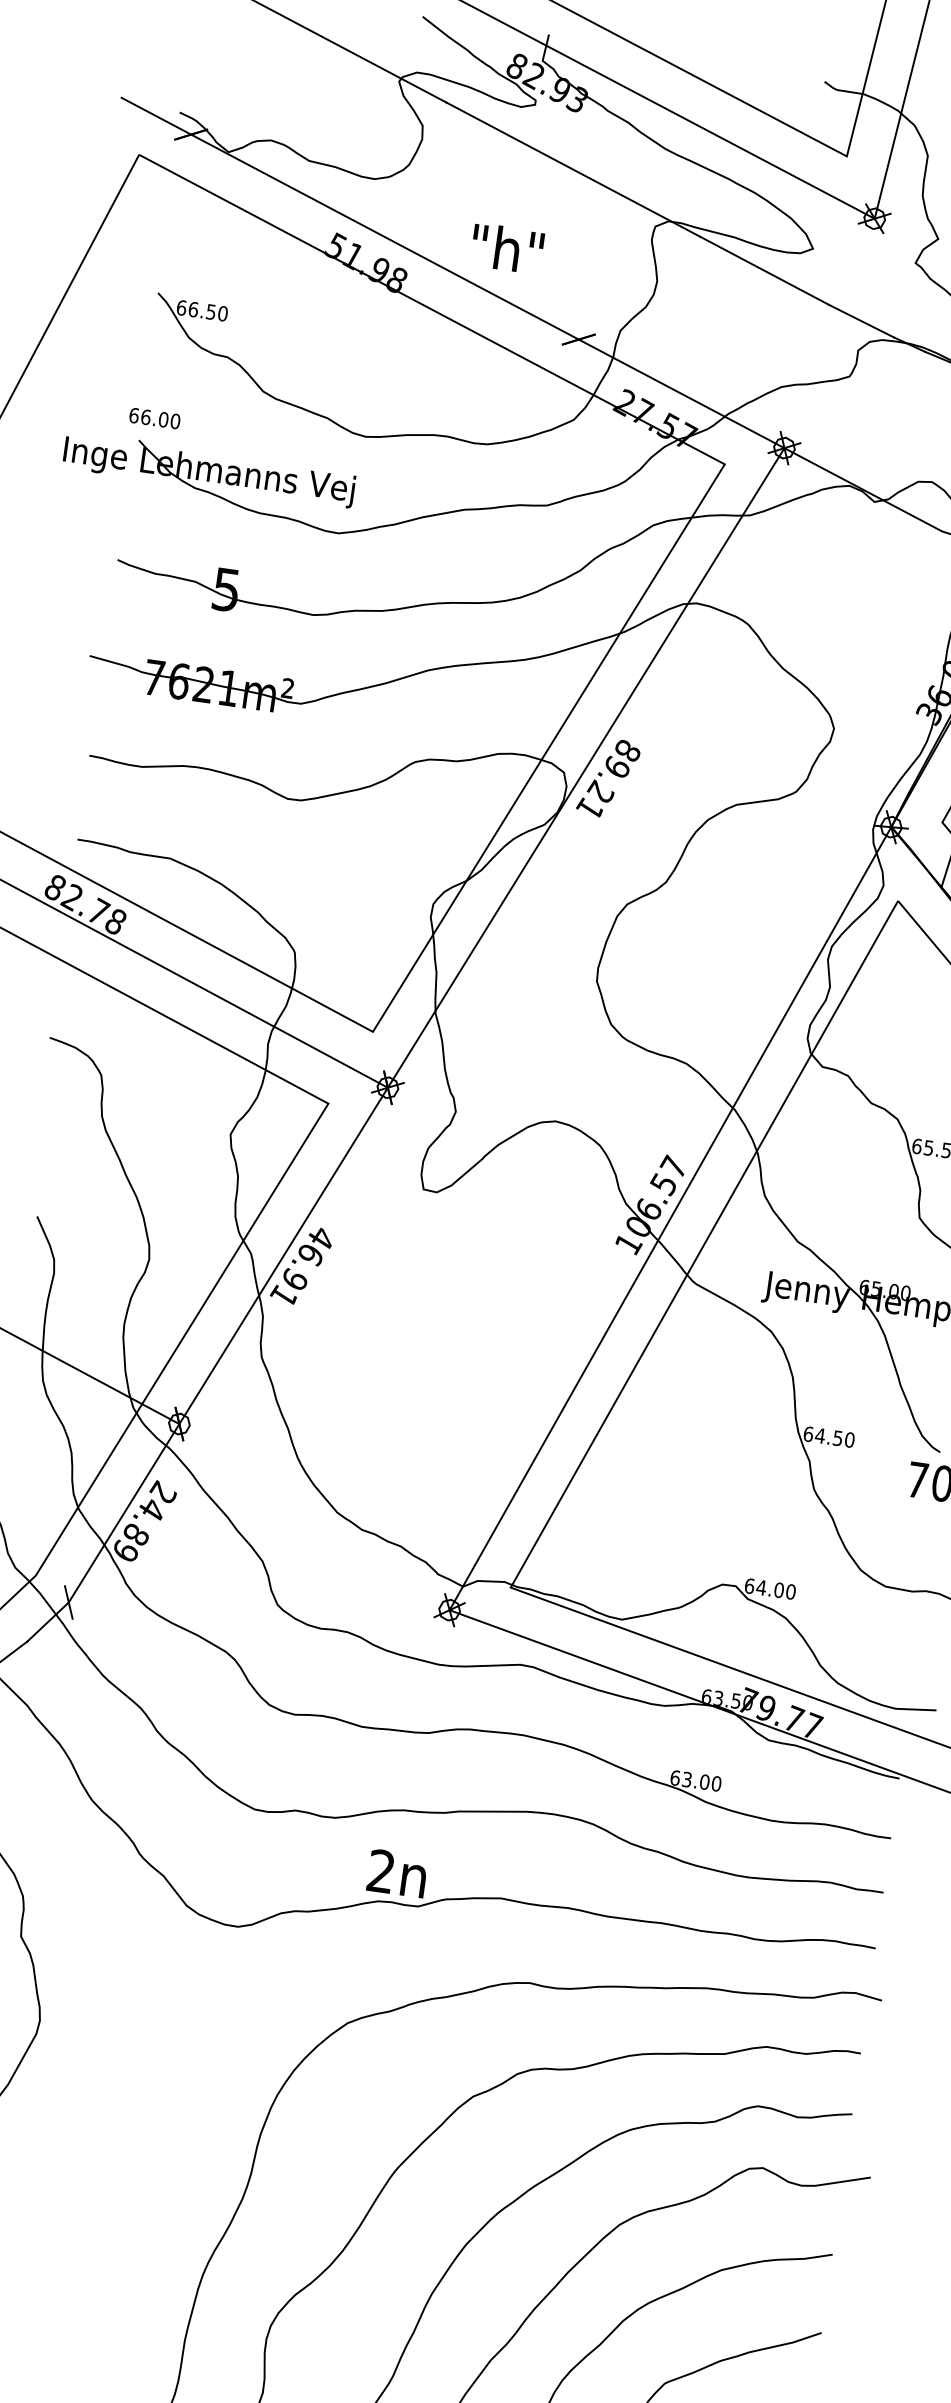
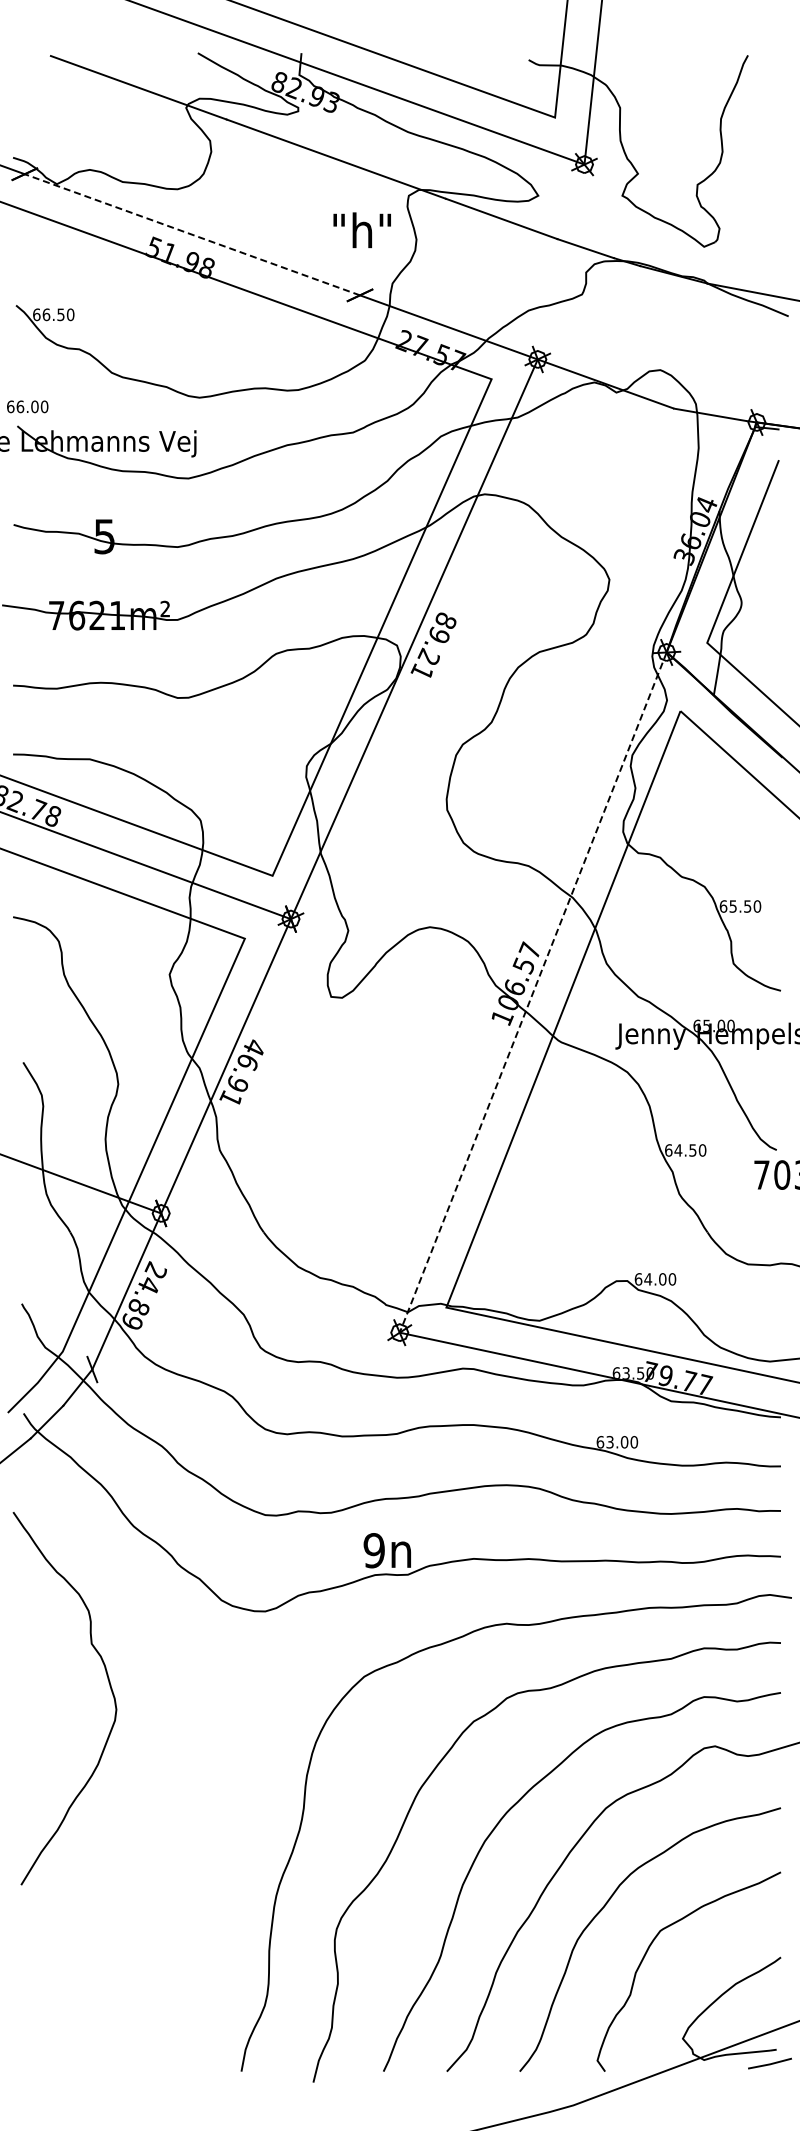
line: (383, 236) -> (191, 234), solid -> dashed
text: (506, 248) -> (361, 230), moved
line: (670, 1219) -> (533, 993), solid -> dashed
text: (380, 1871) -> (373, 1550), 2n -> 9n

